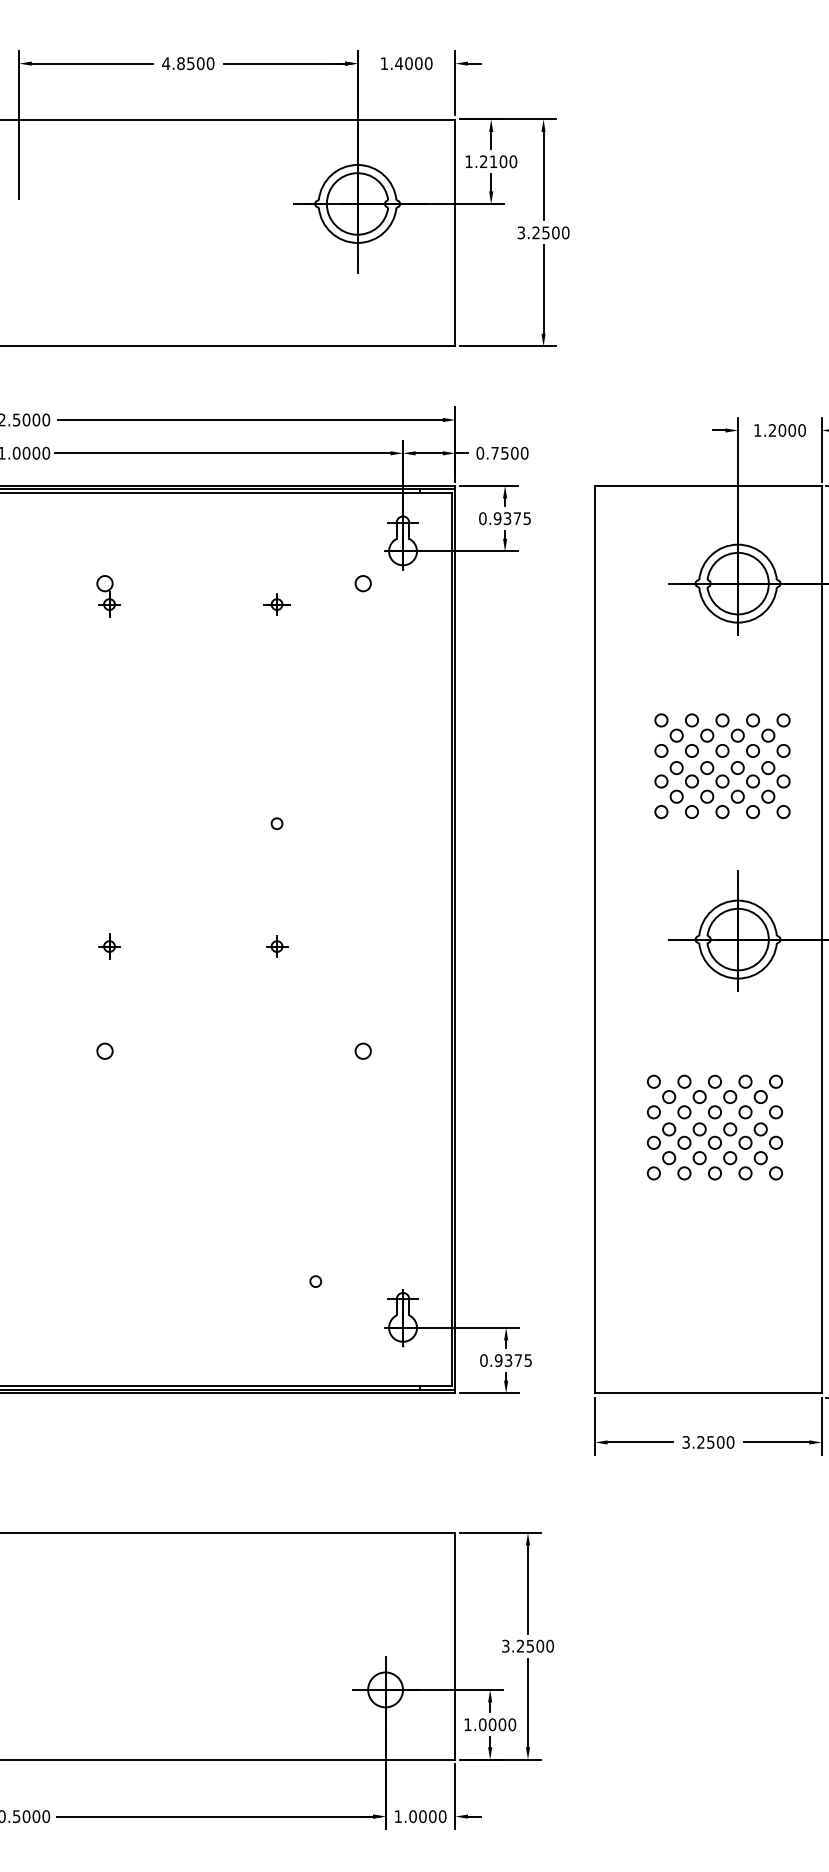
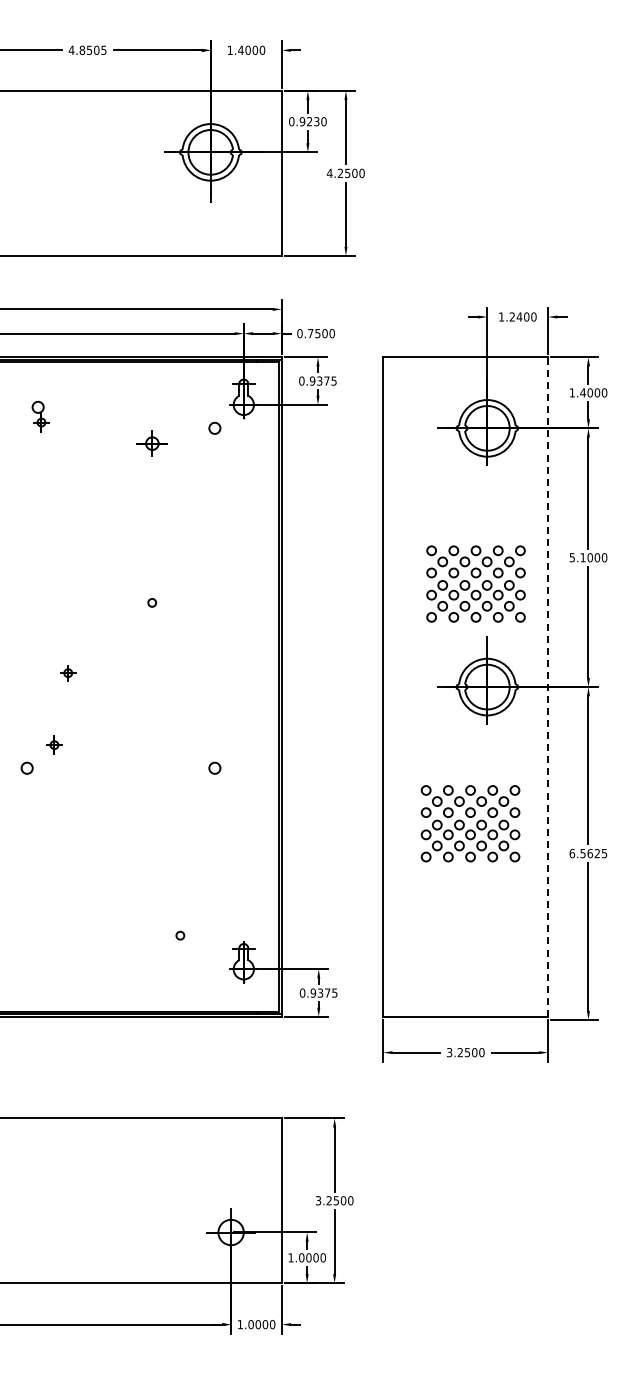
text: (210, 62) -> (103, 49), 4.8500 -> 4.8505
text: (486, 161) -> (304, 121), 1.2100 -> 0.9230
text: (520, 233) -> (329, 173), 3.2500 -> 4.2500
text: (782, 429) -> (519, 316), 1.2000 -> 1.2400
part: (108, 596) -> (40, 416), moved
part: (276, 604) -> (151, 443), size x1.6
part: (721, 765) -> (475, 583), moved
line: (822, 940) -> (548, 687), solid -> dashed
part: (109, 945) -> (54, 744), moved
part: (277, 947) -> (68, 673), moved

